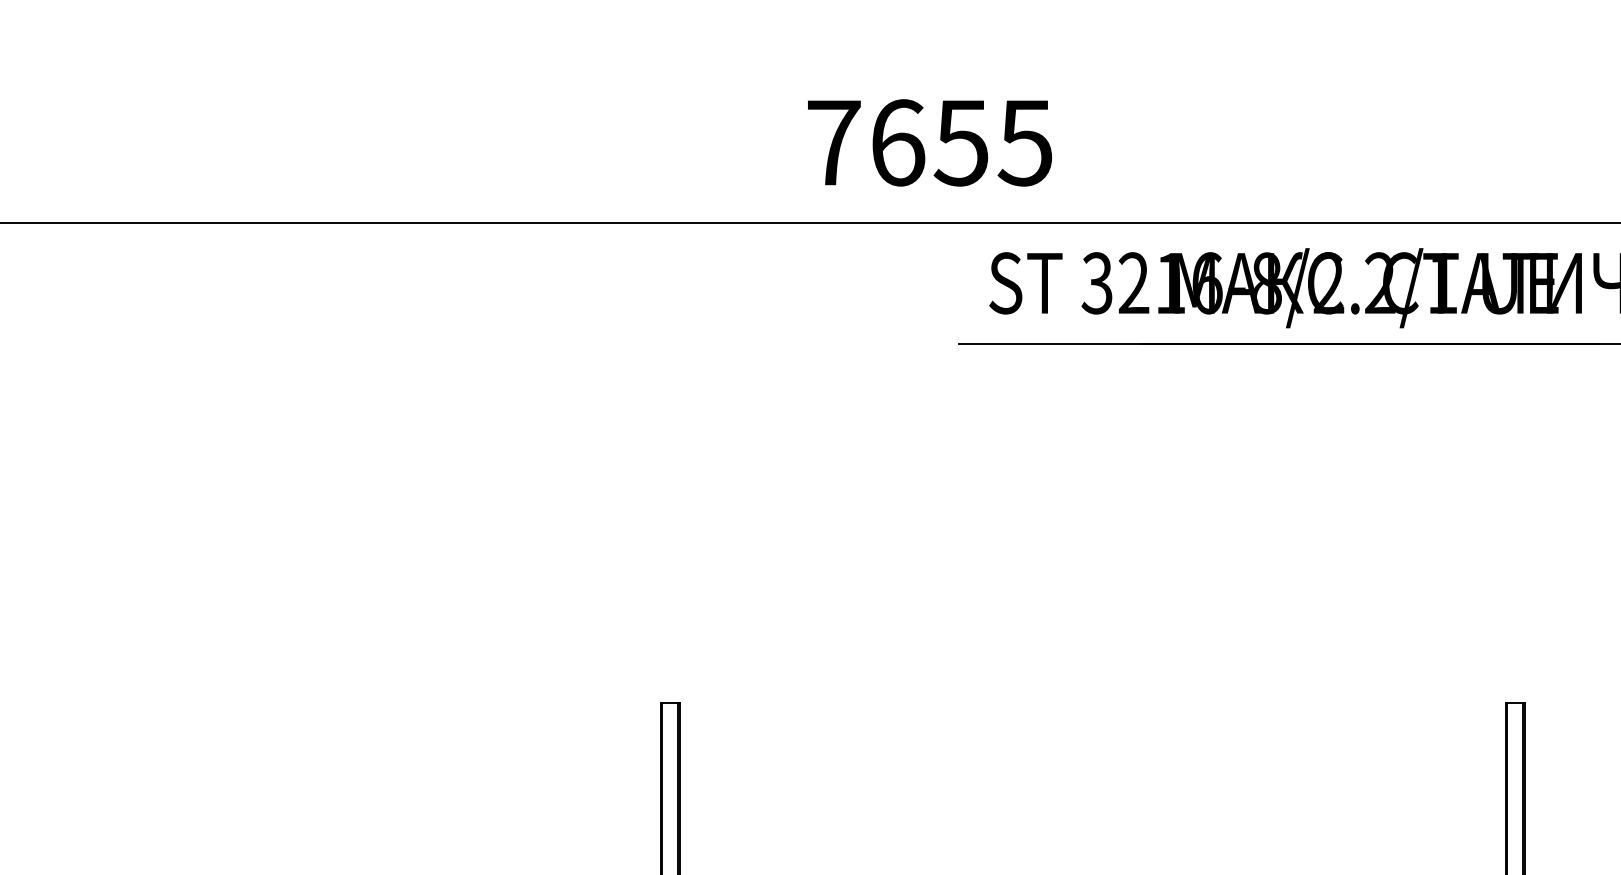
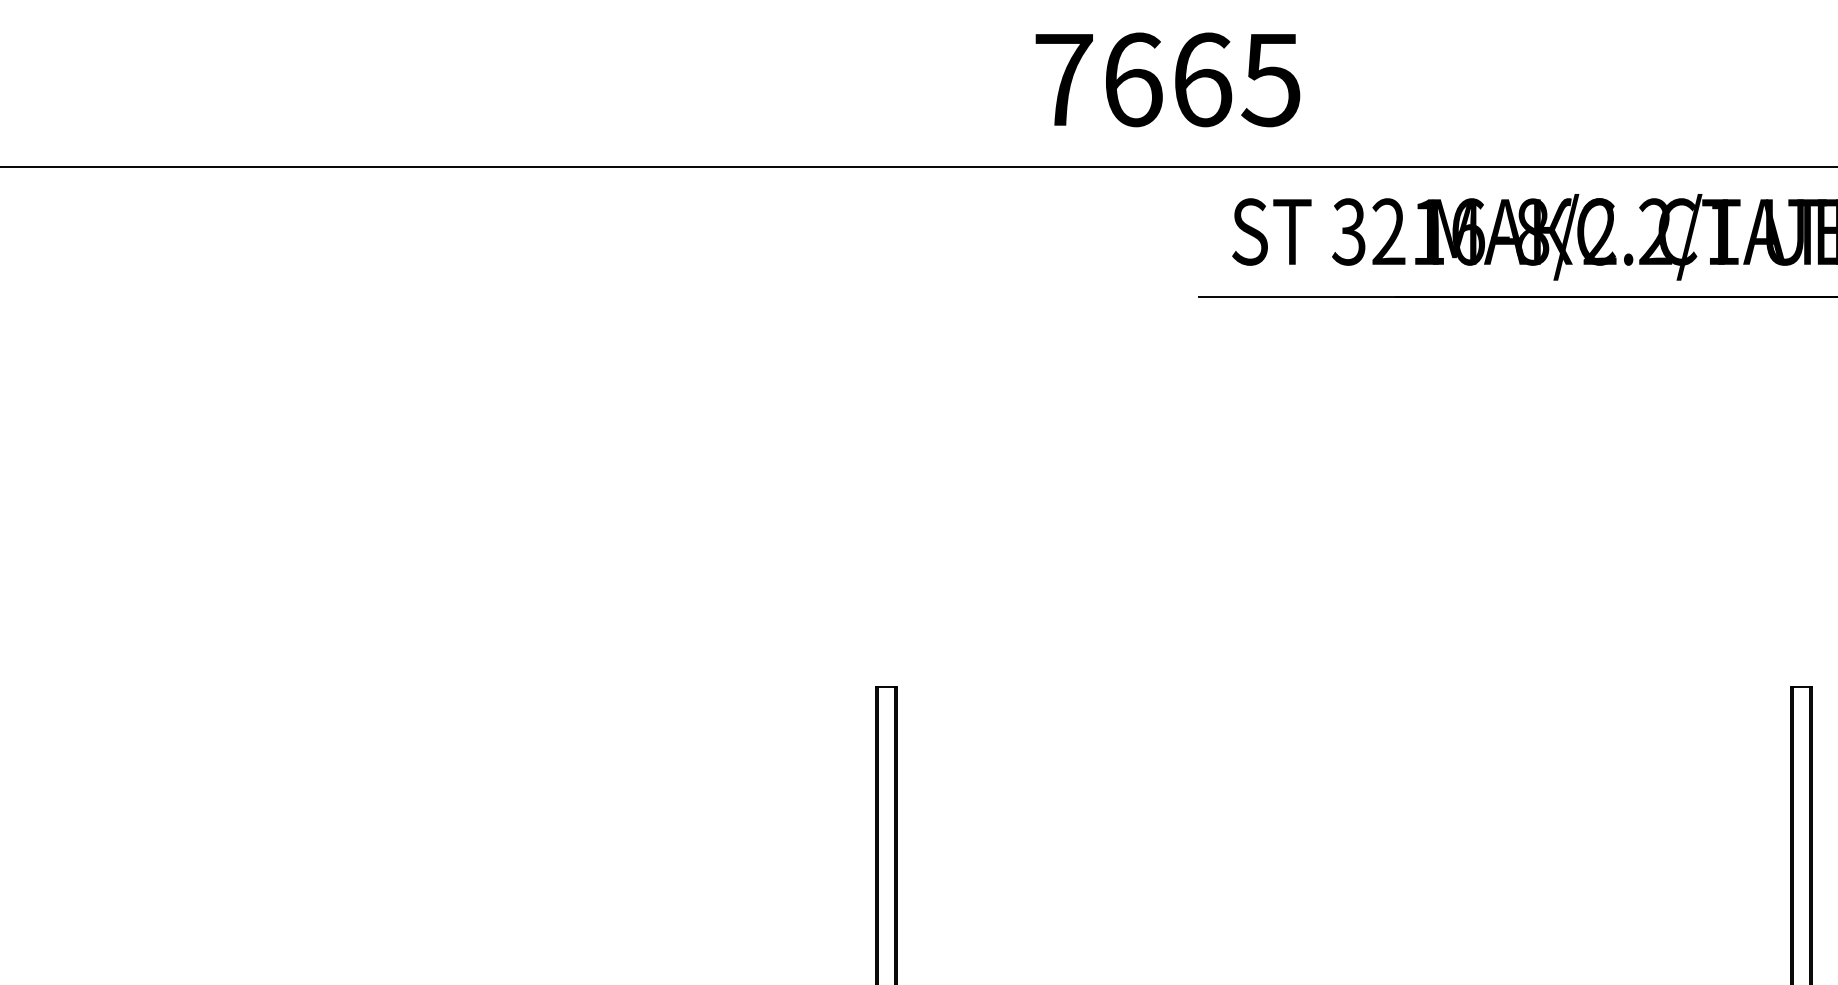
text: (960, 142) -> (1201, 79), 7655 -> 7665

